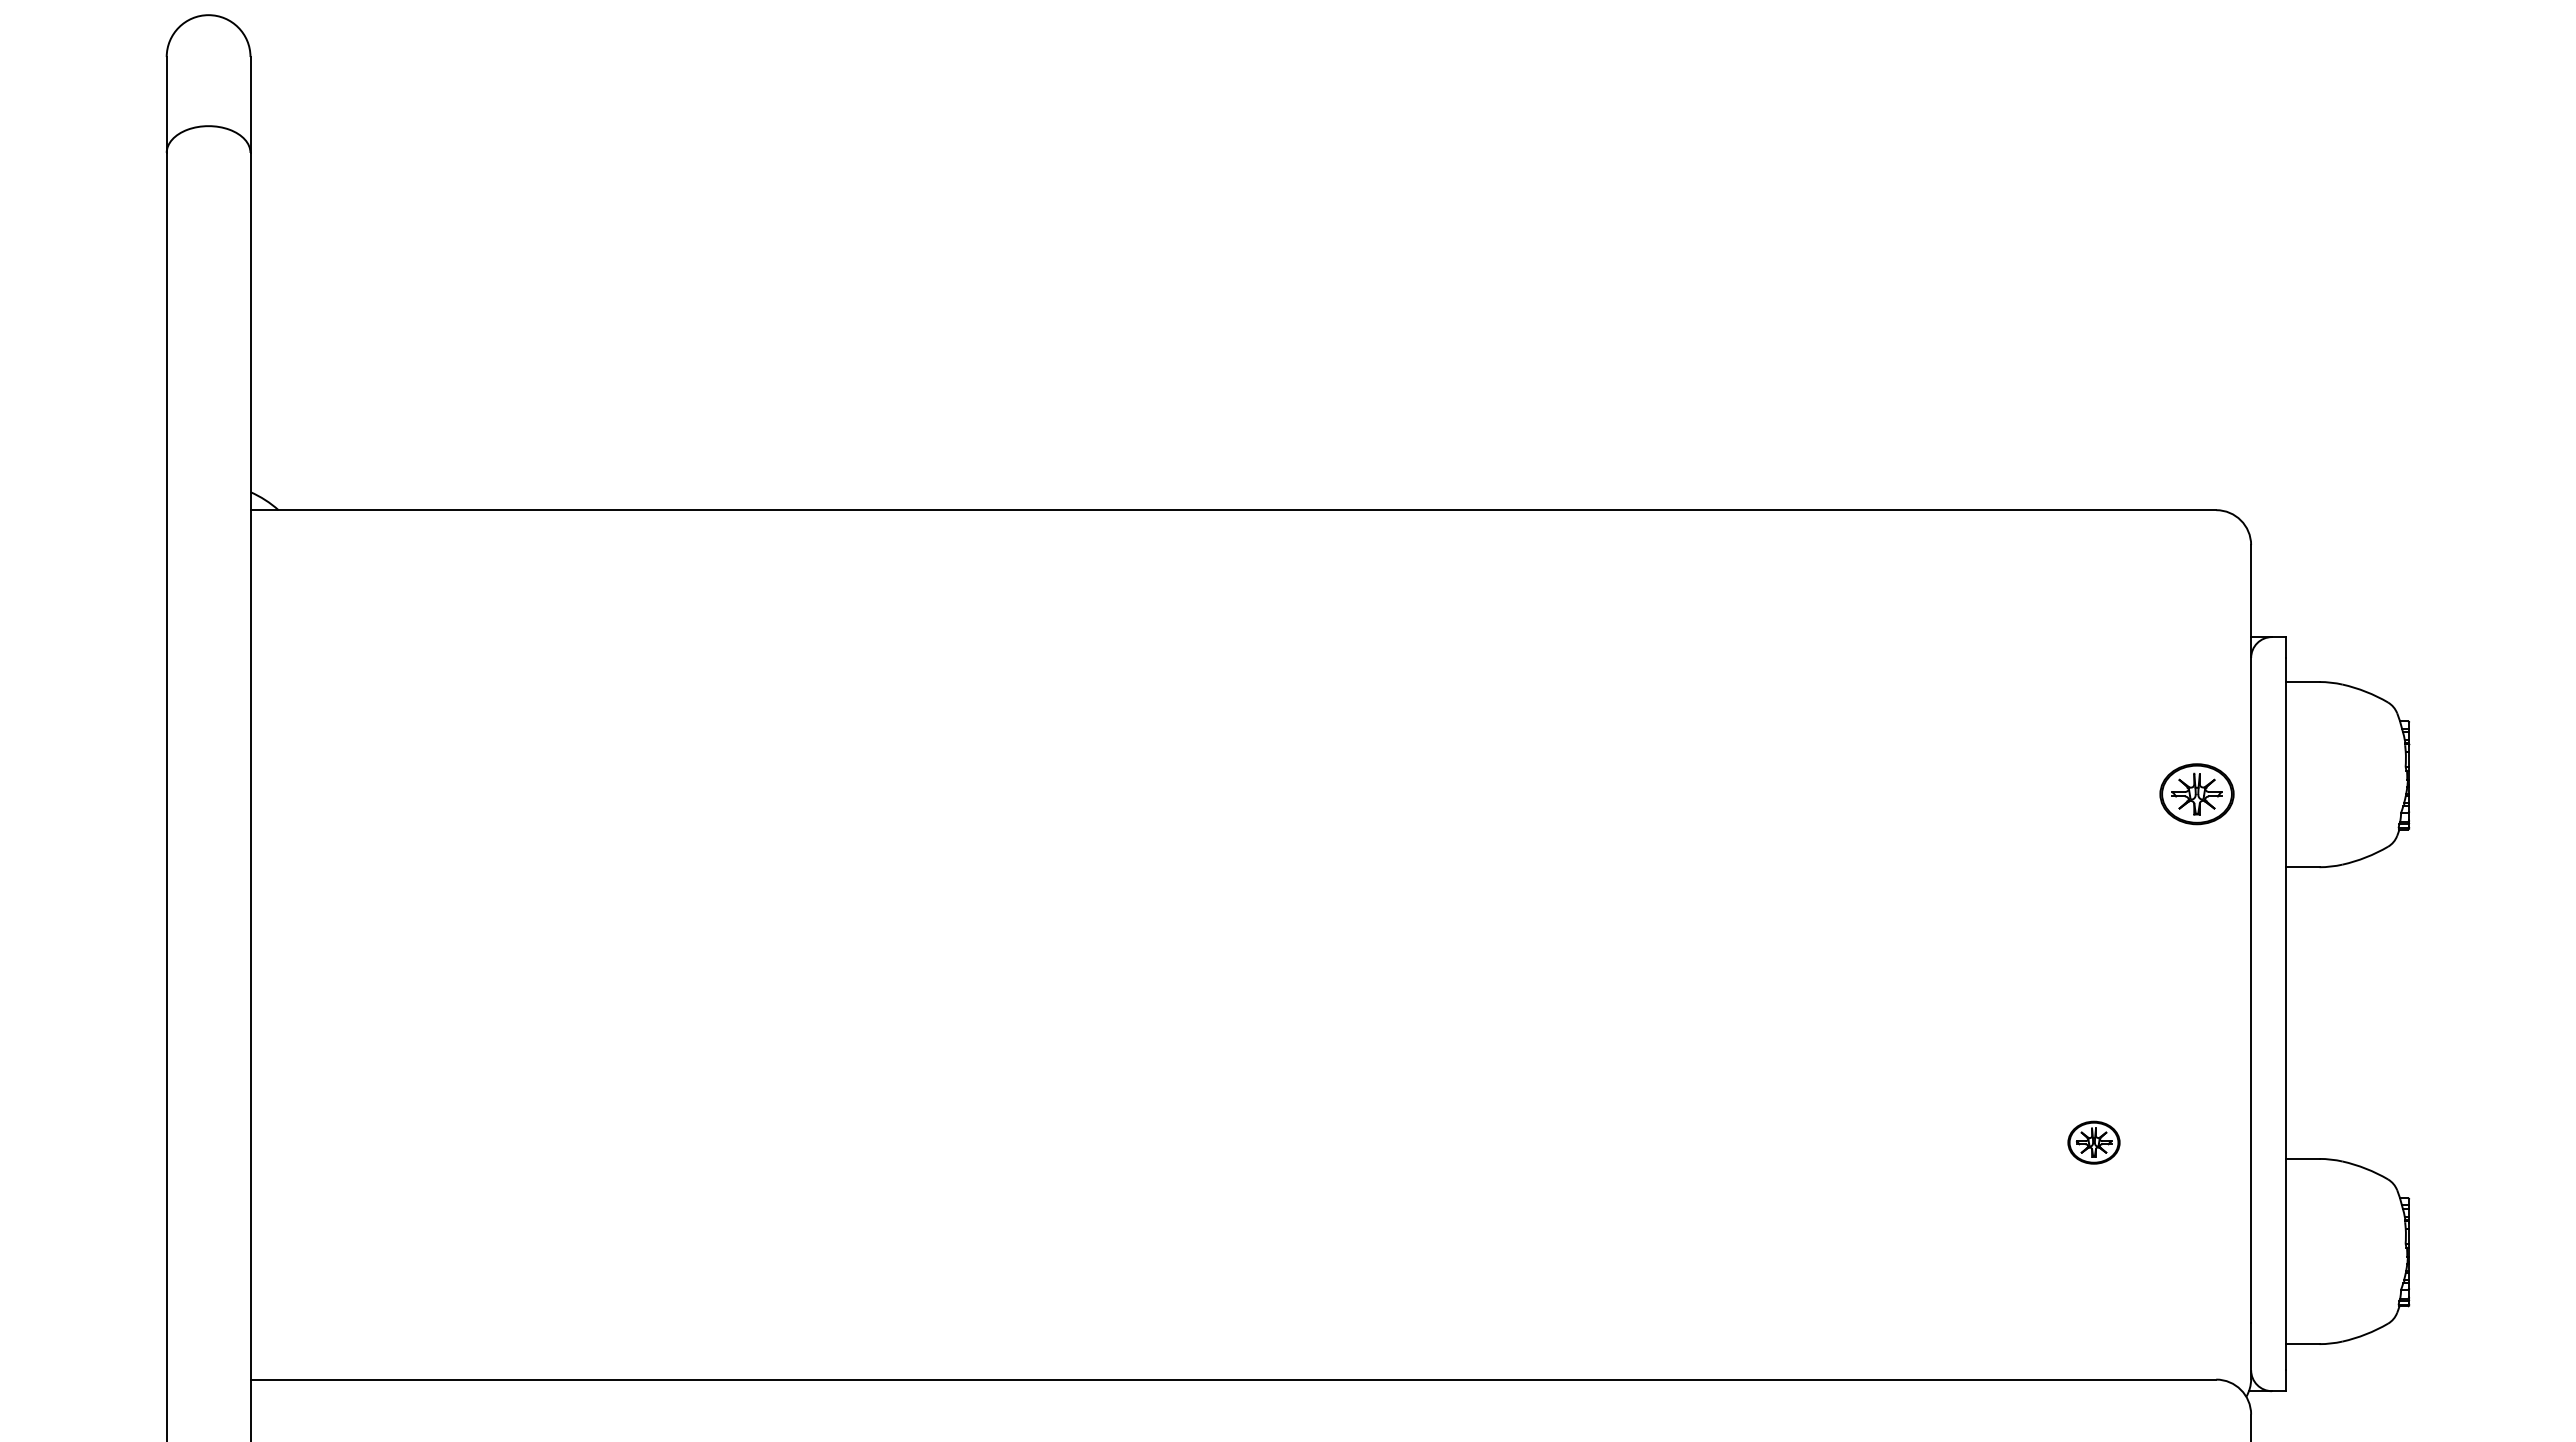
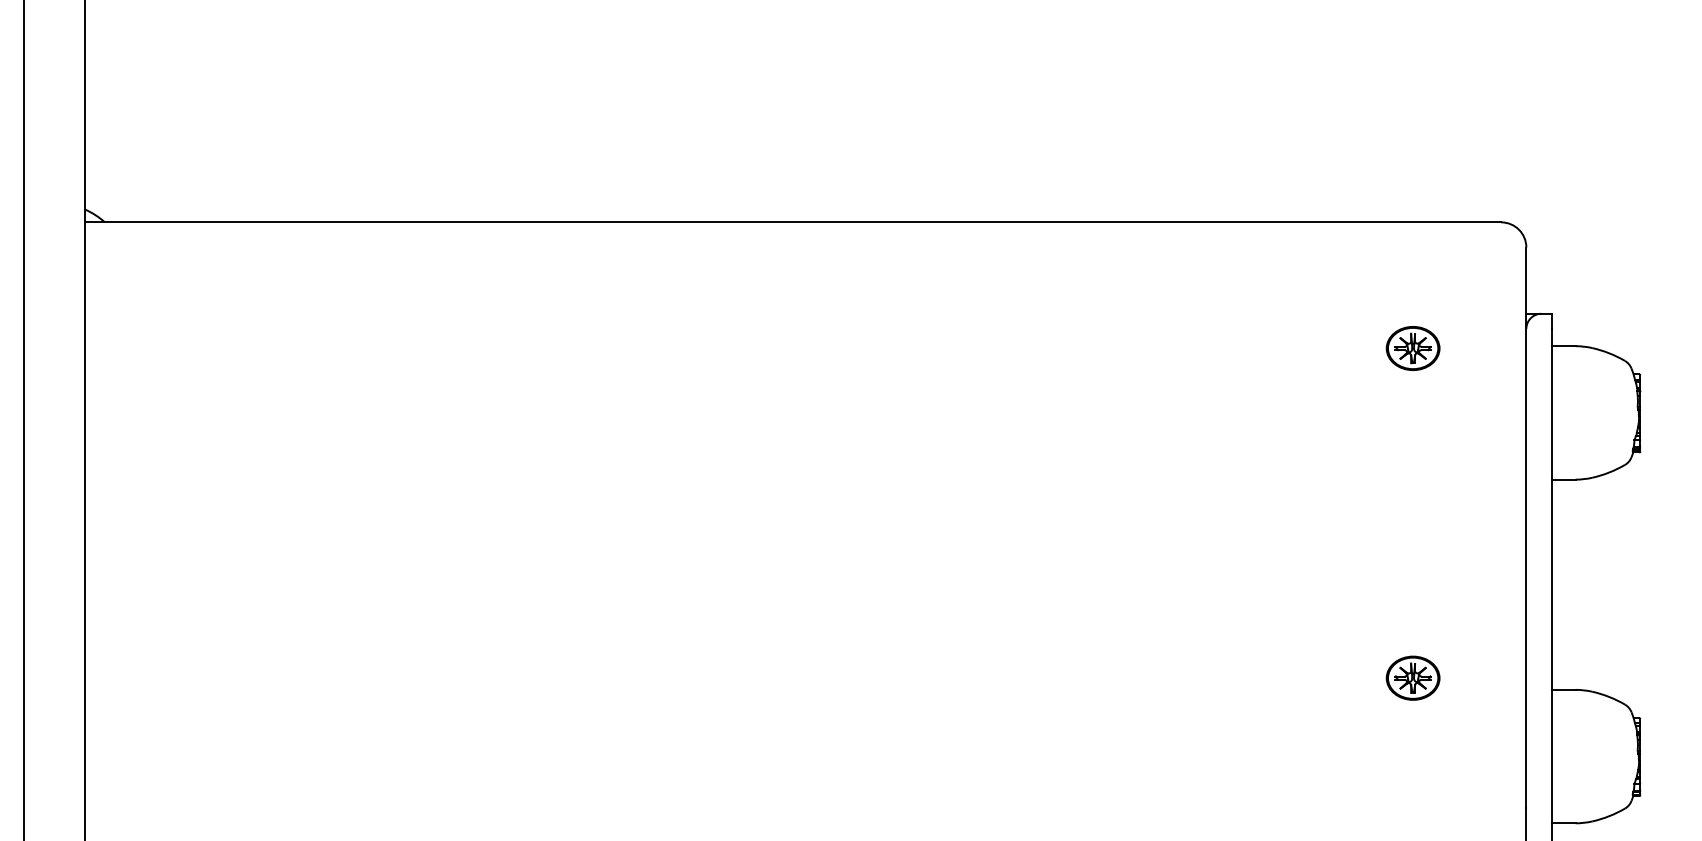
part: (2196, 794) -> (1412, 348), moved
part: (2093, 1142) -> (1412, 678), size x1.43

